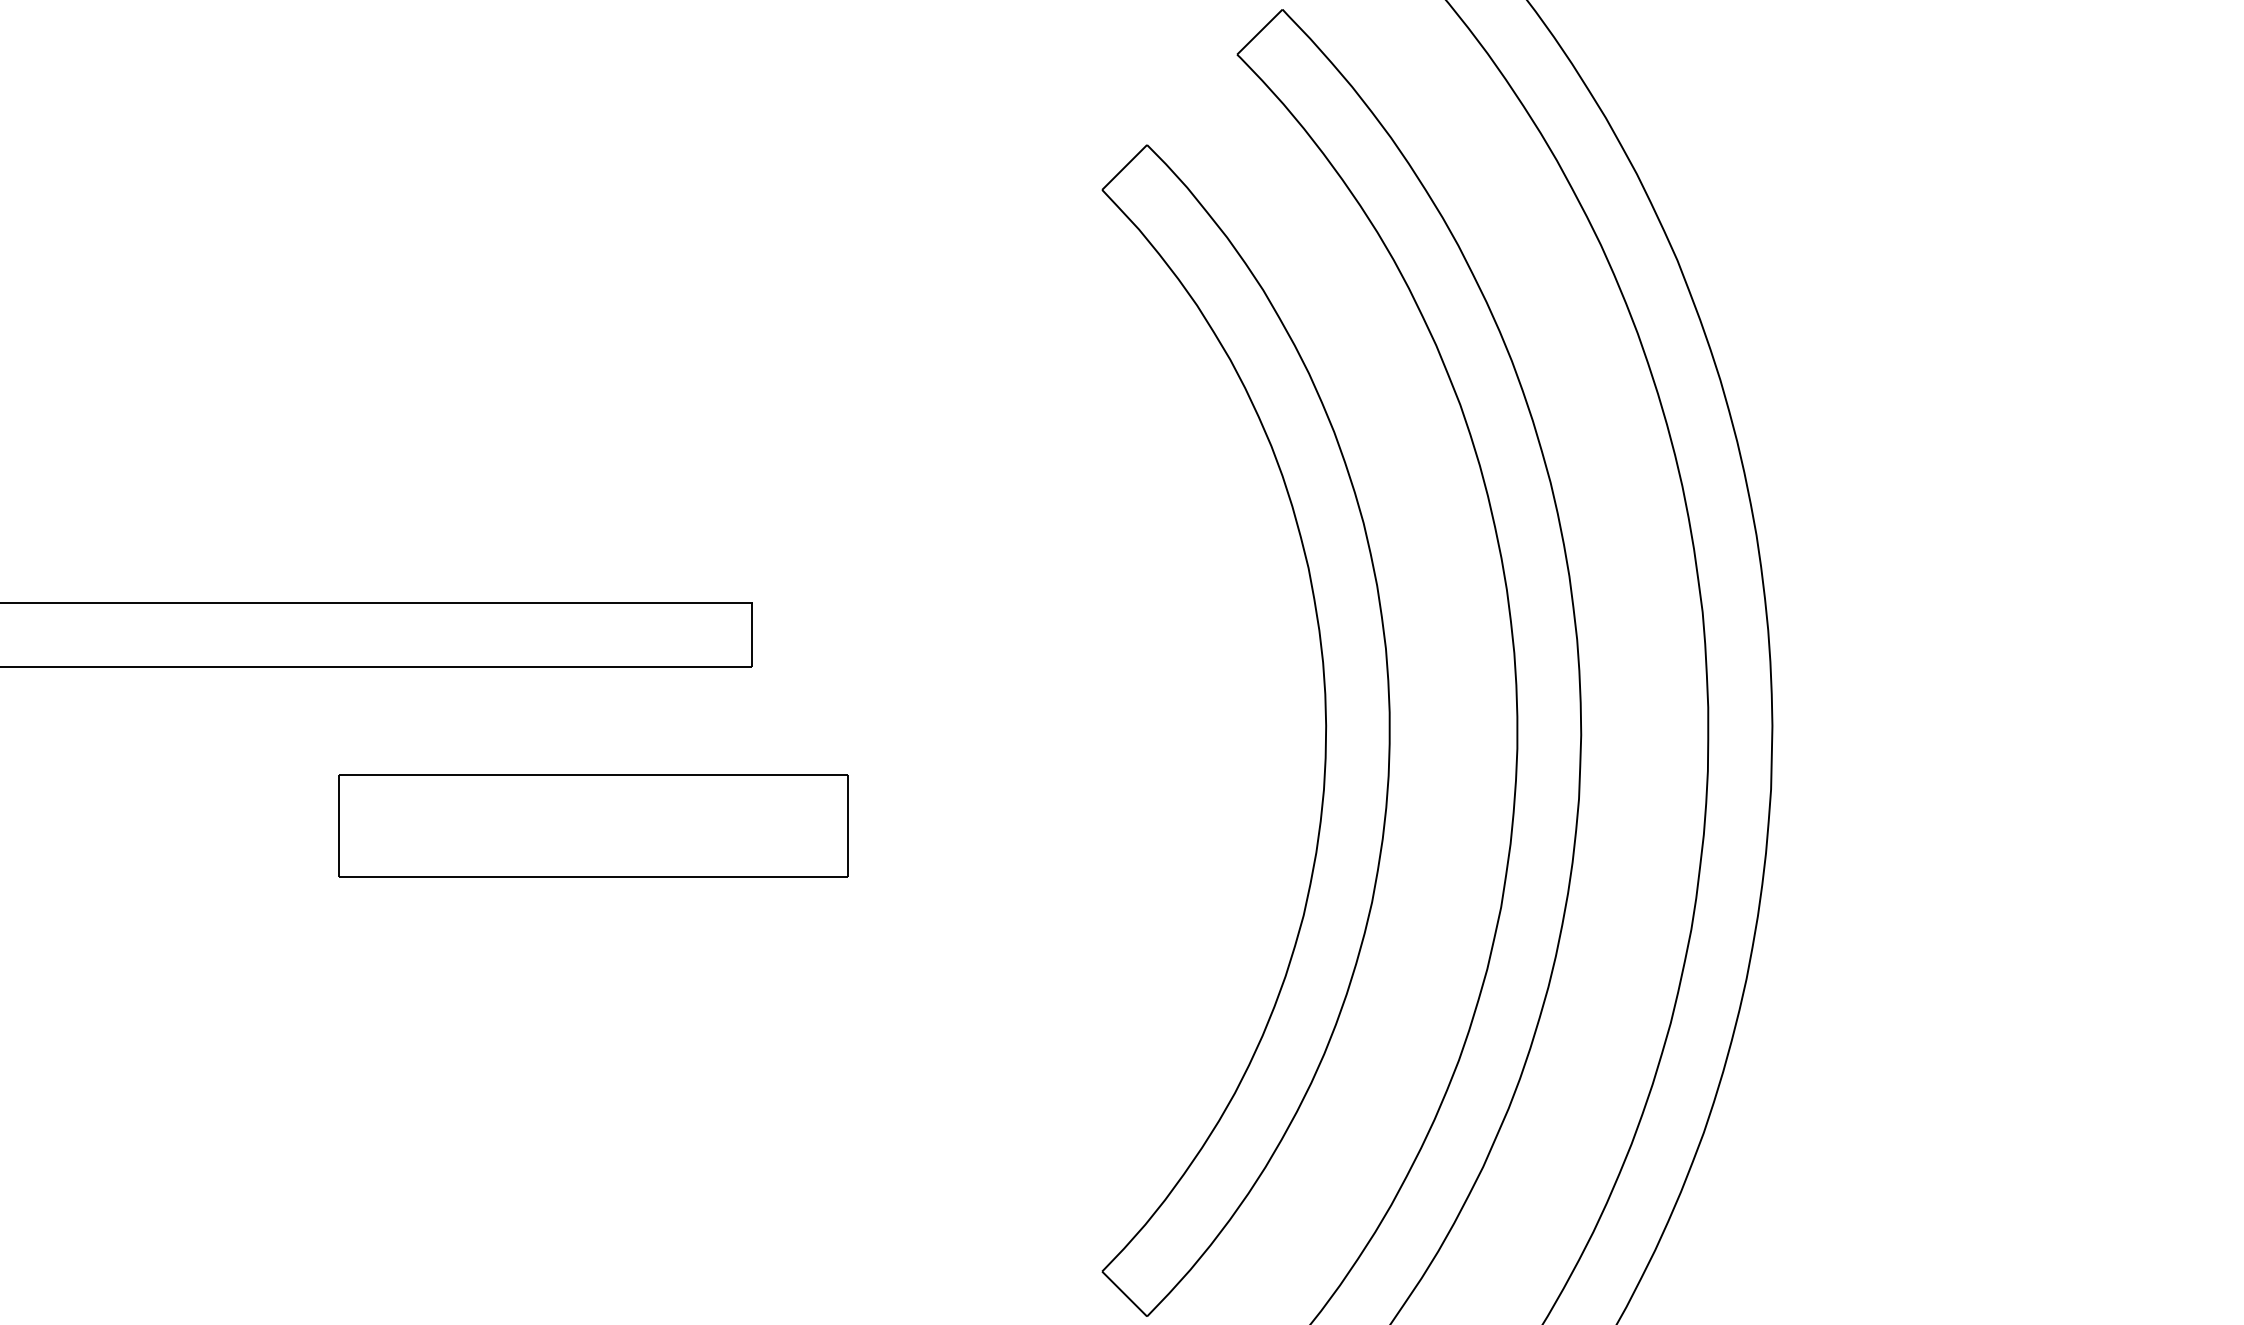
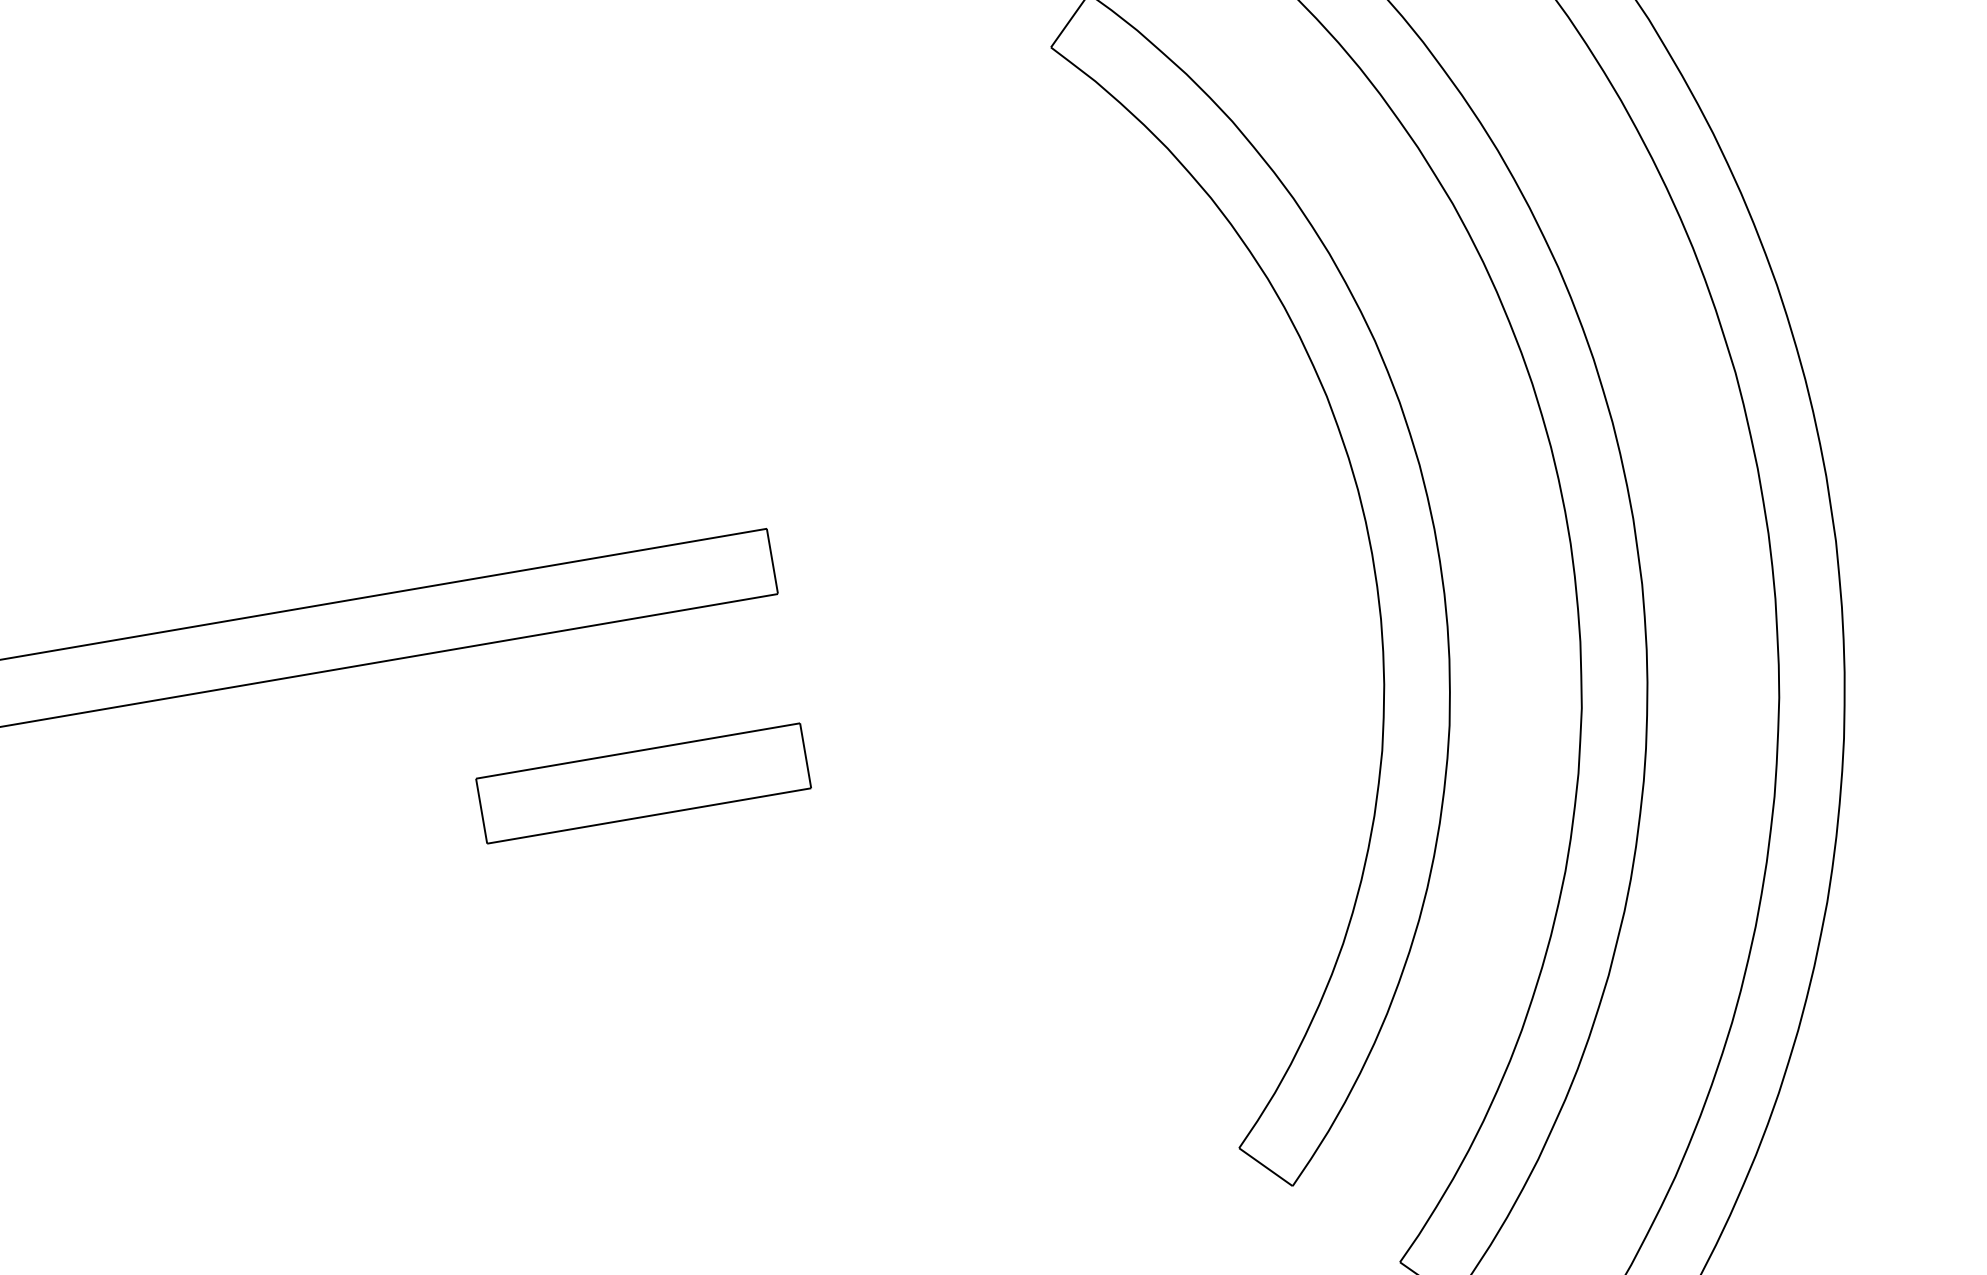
part: (592, 825) -> (642, 782), size x0.62

